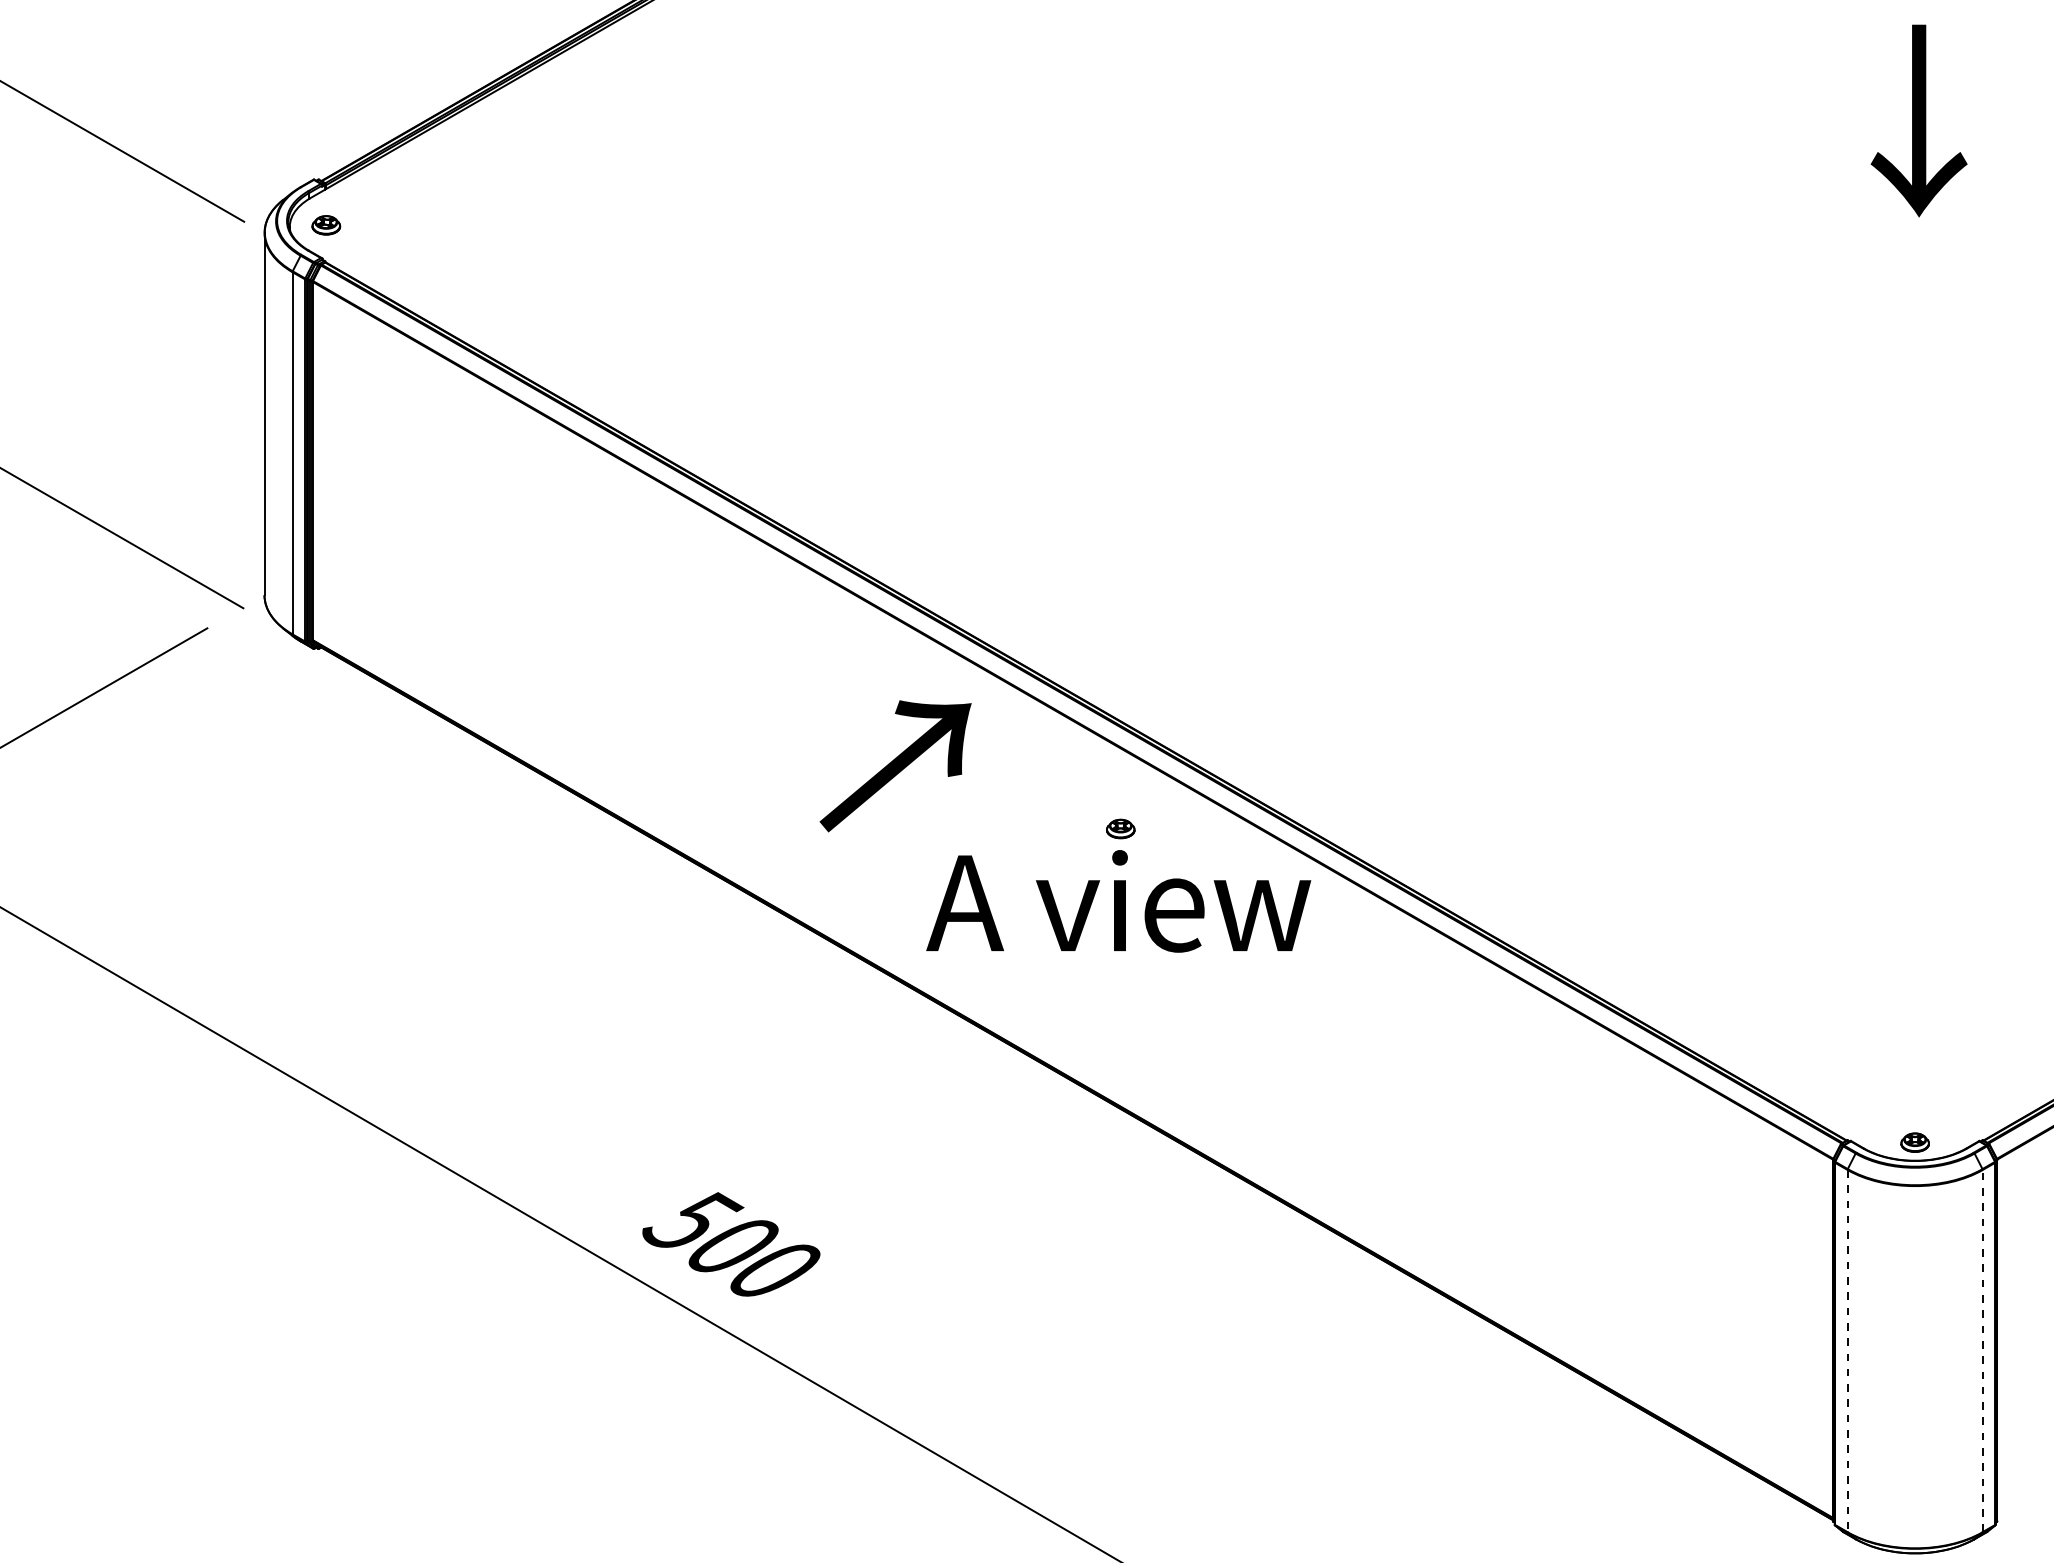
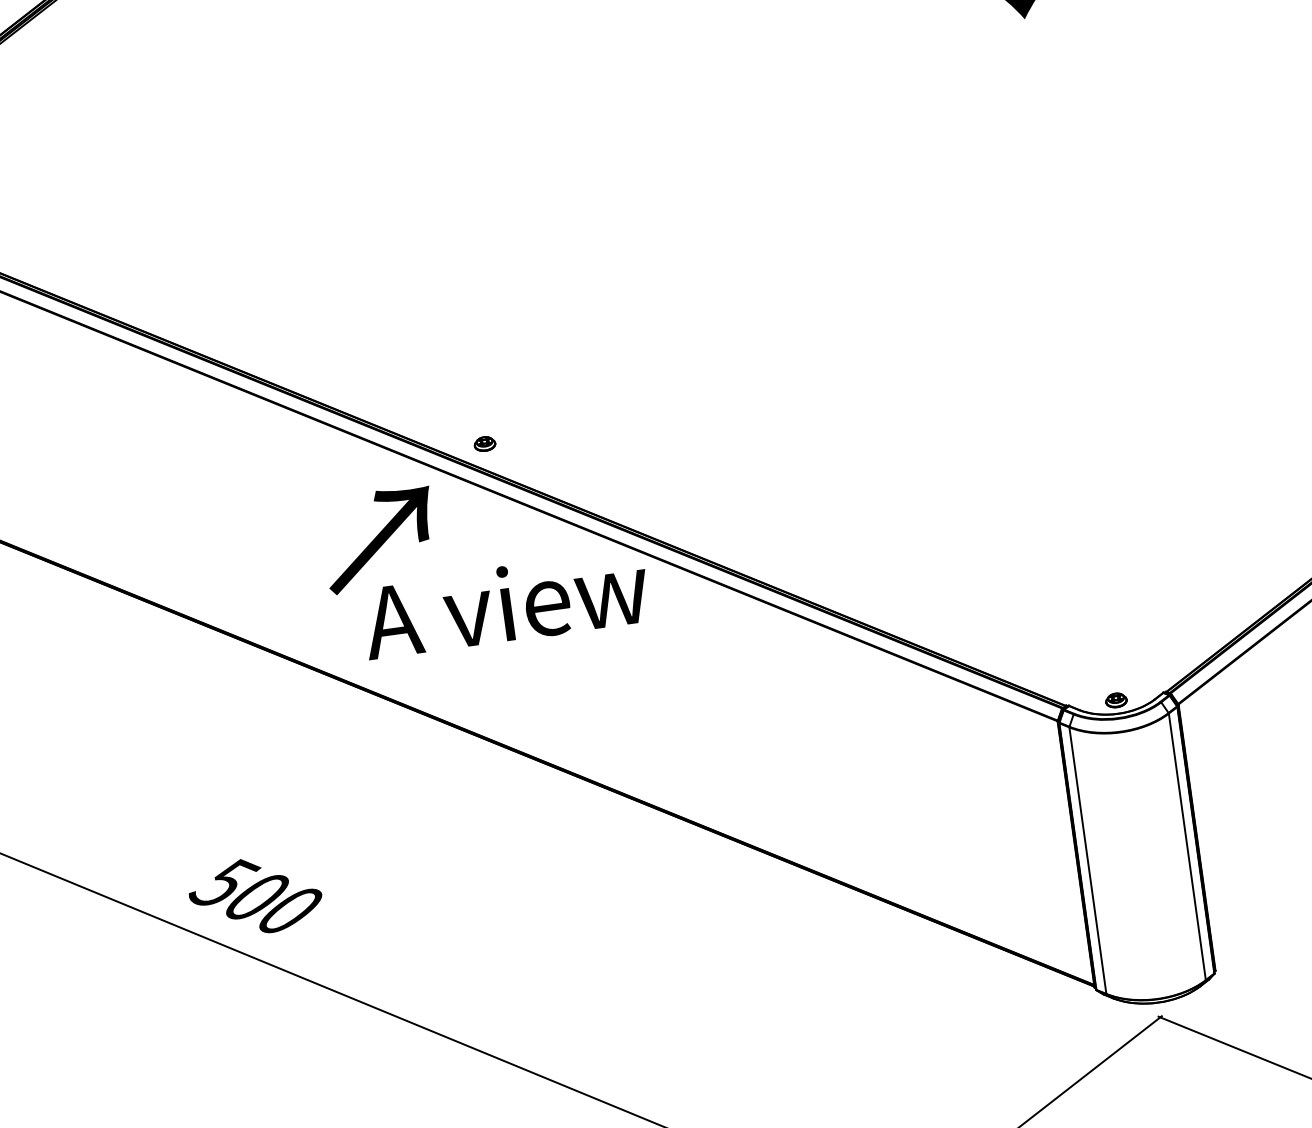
text: (895, 766) -> (379, 540), moved
part: (1120, 828) -> (484, 443), moved
line: (1982, 1350) -> (1187, 846), dashed -> solid
line: (1847, 1351) -> (1087, 860), dashed -> solid

